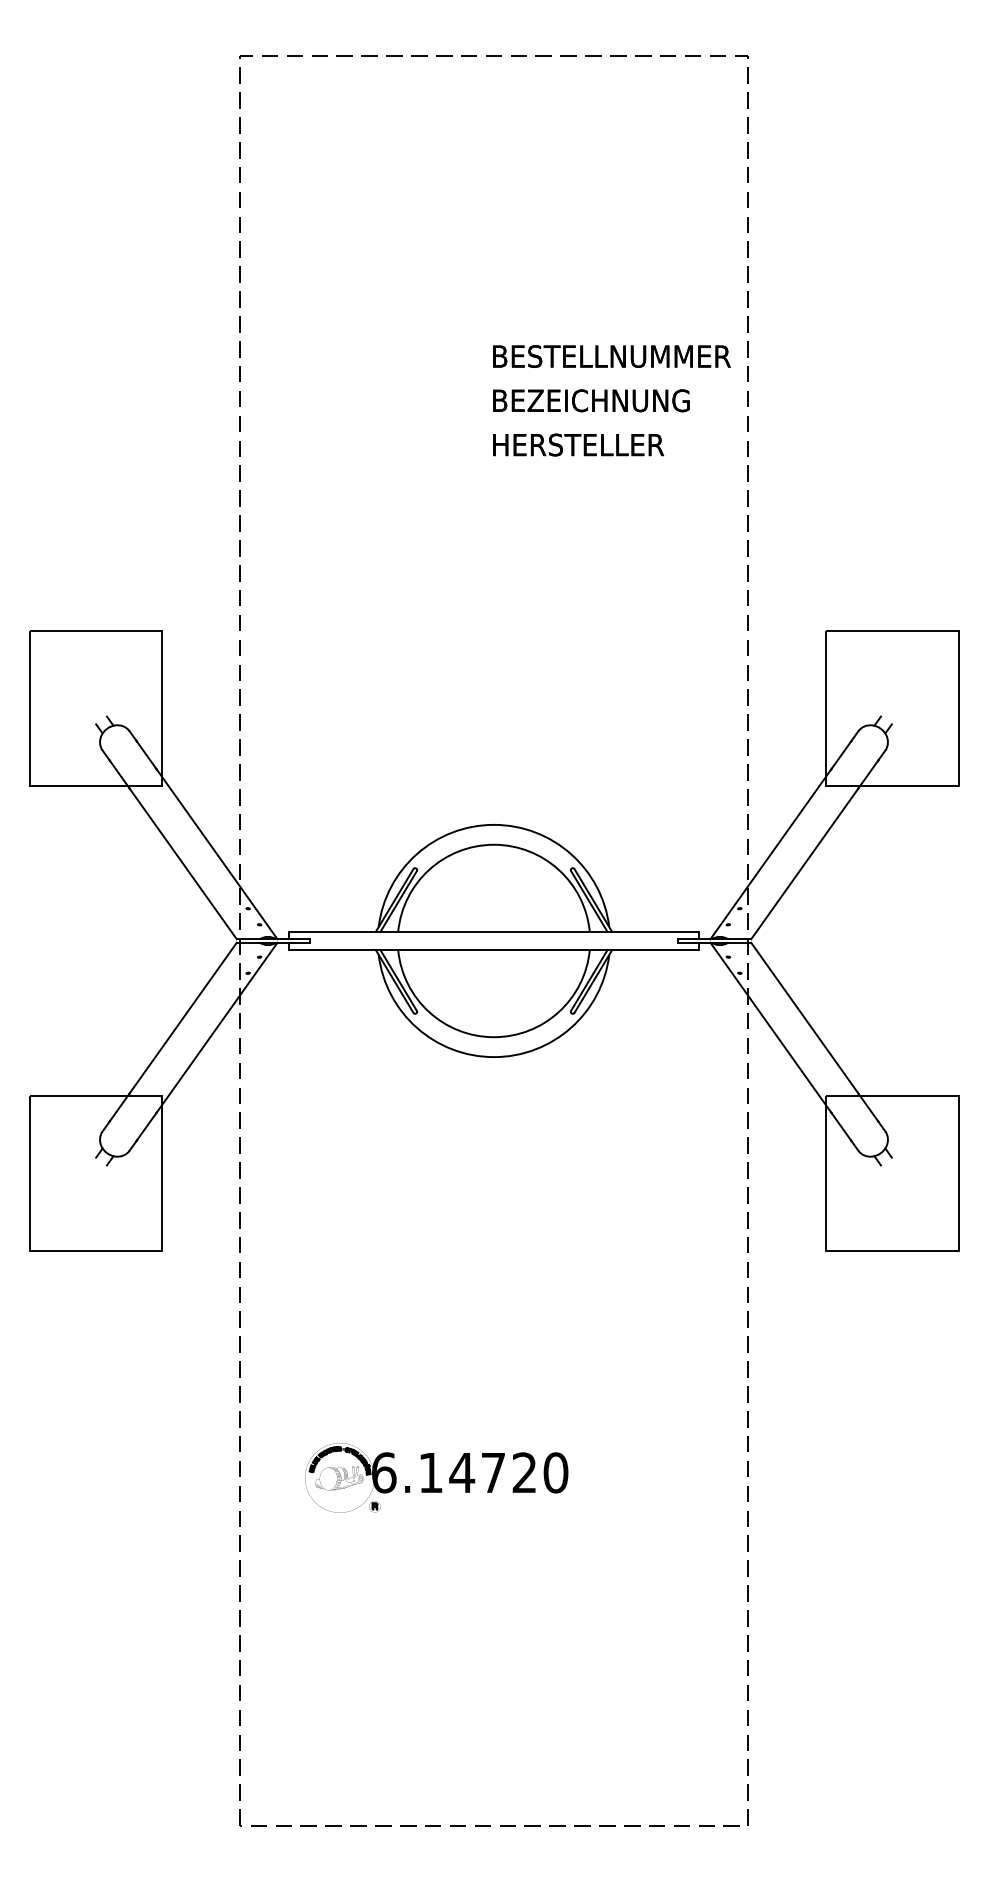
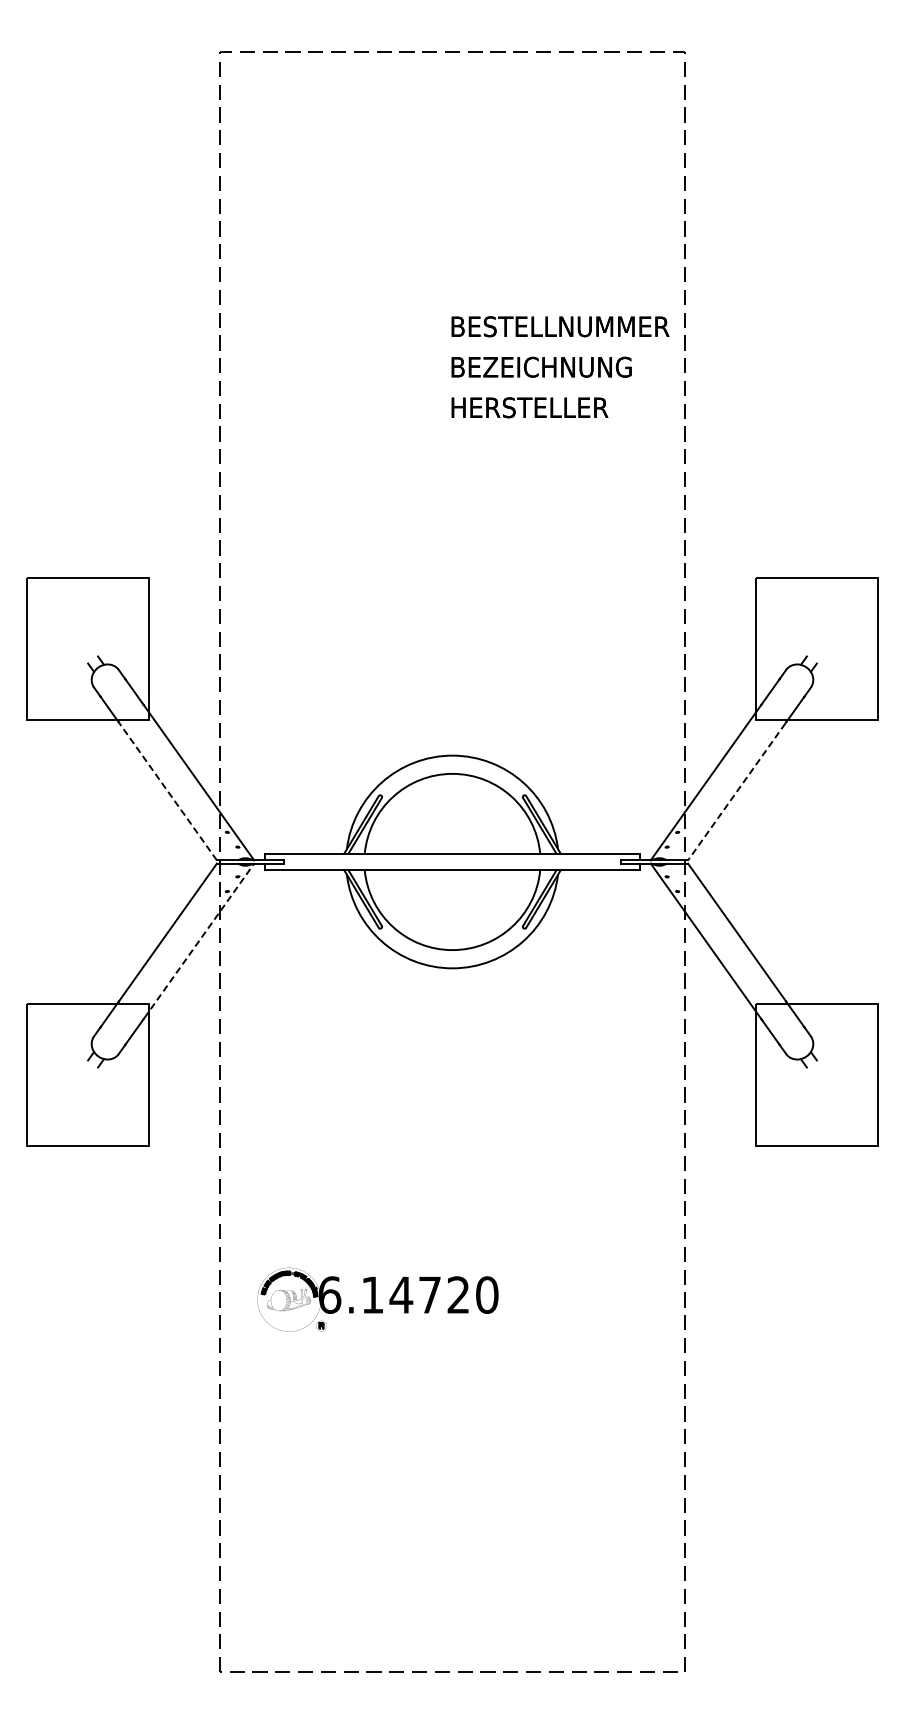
line: (182, 864) -> (167, 791), solid -> dashed
line: (804, 865) -> (736, 792), solid -> dashed
line: (217, 1026) -> (199, 940), solid -> dashed
part: (436, 1477) -> (377, 1299), moved

